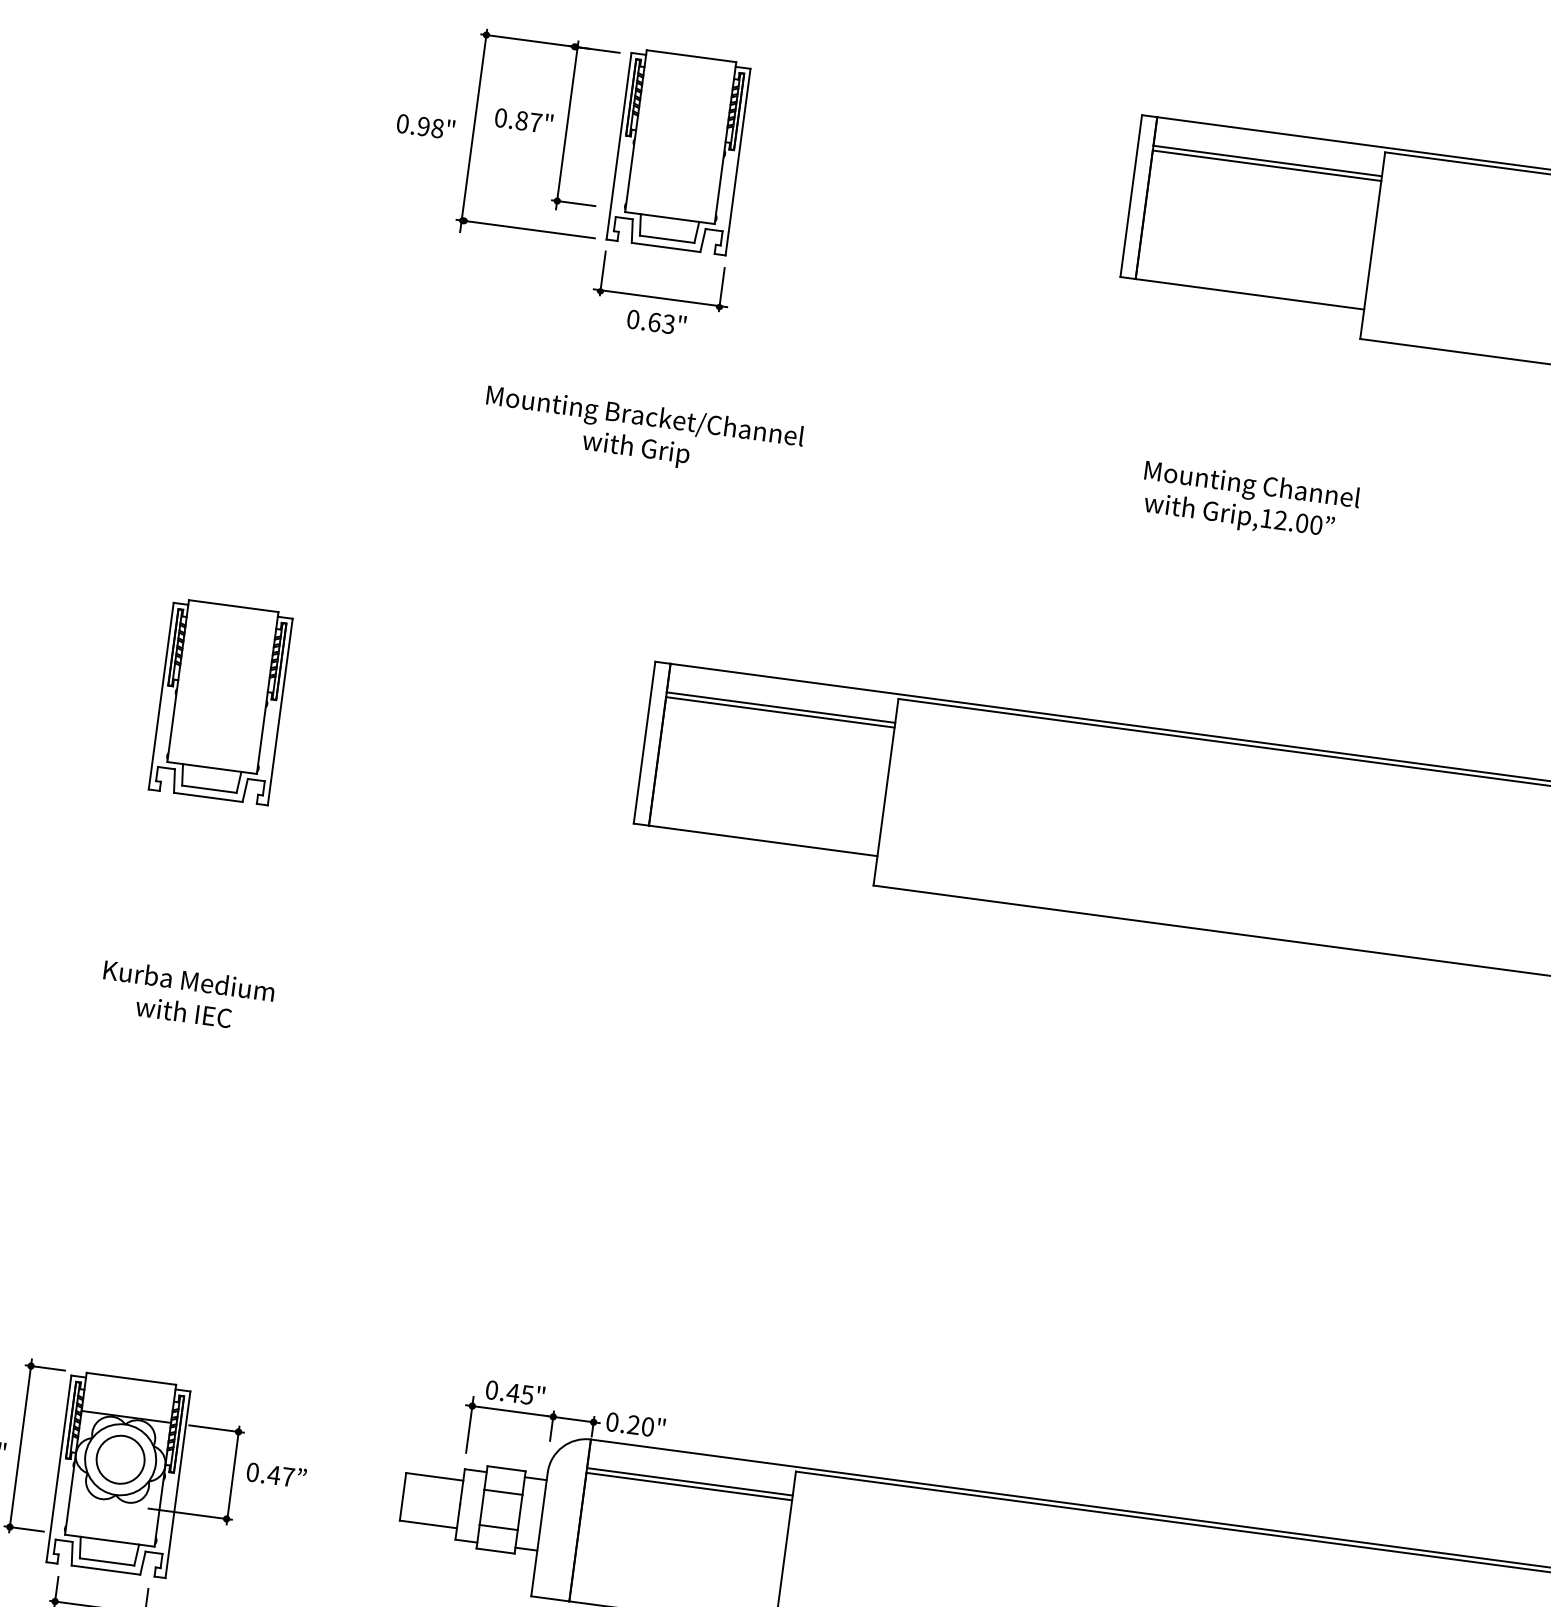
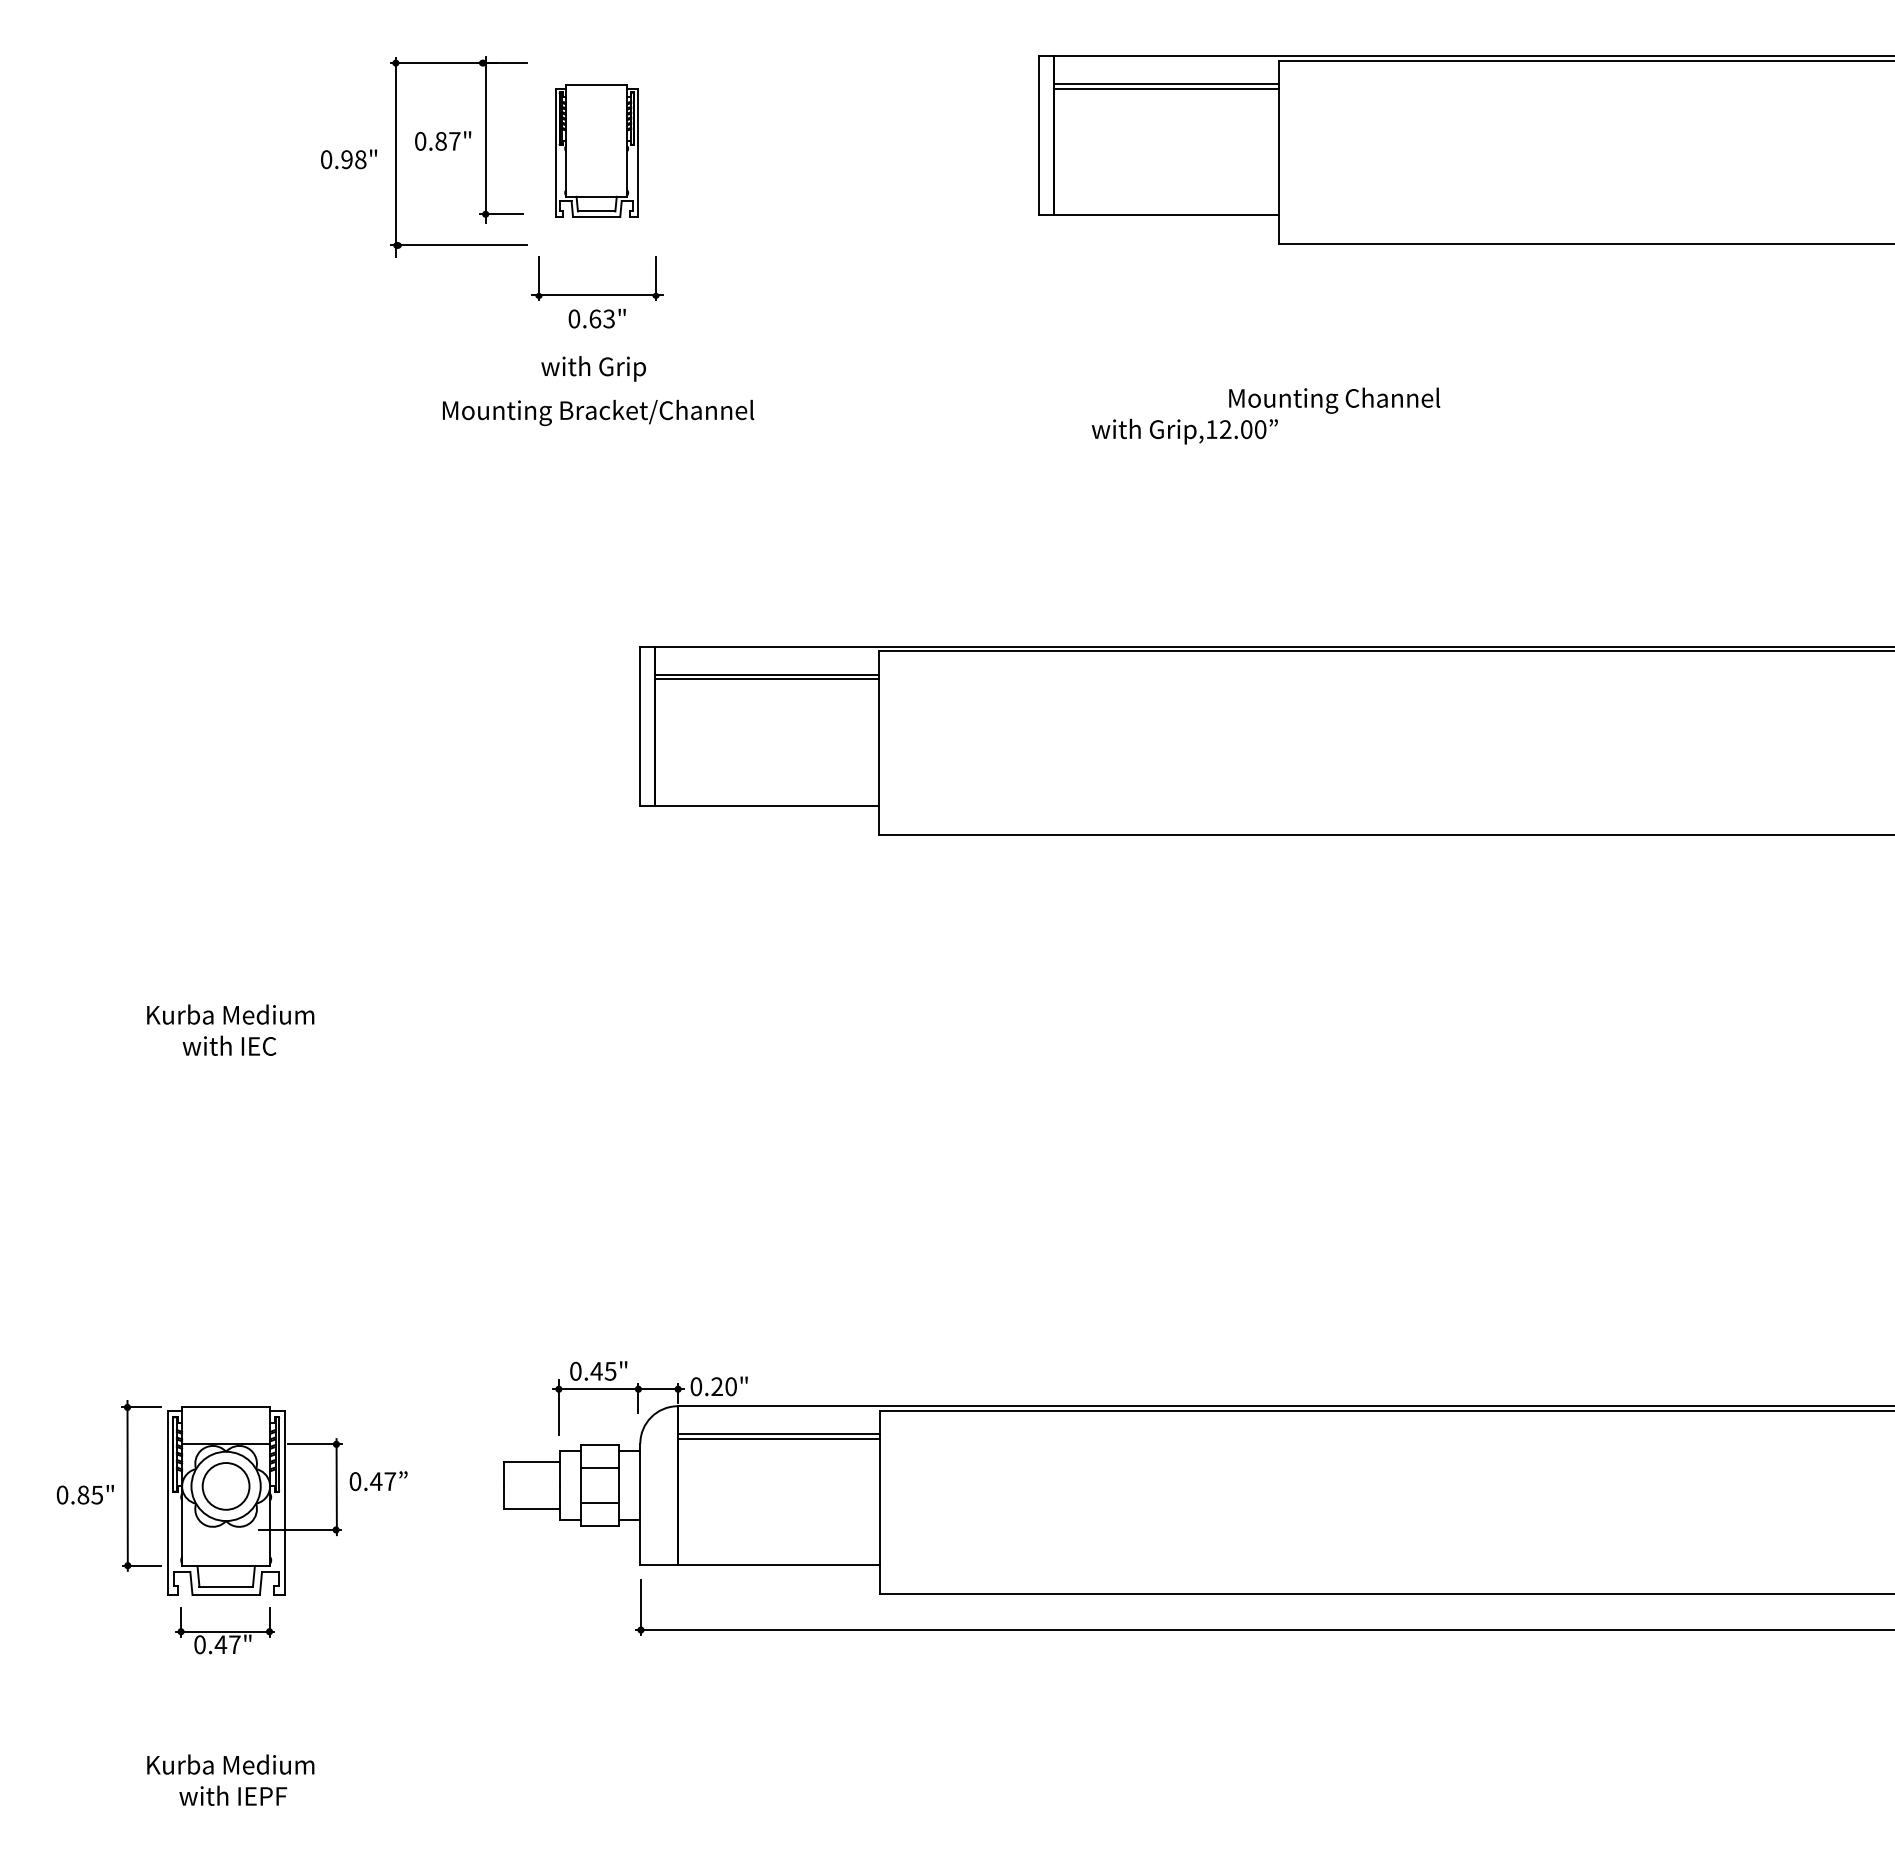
part: (678, 152) -> (596, 151), size x0.7
text: (635, 448) -> (593, 368), moved
text: (1252, 486) -> (1334, 400), moved
part: (221, 701) -> (225, 741), removed

